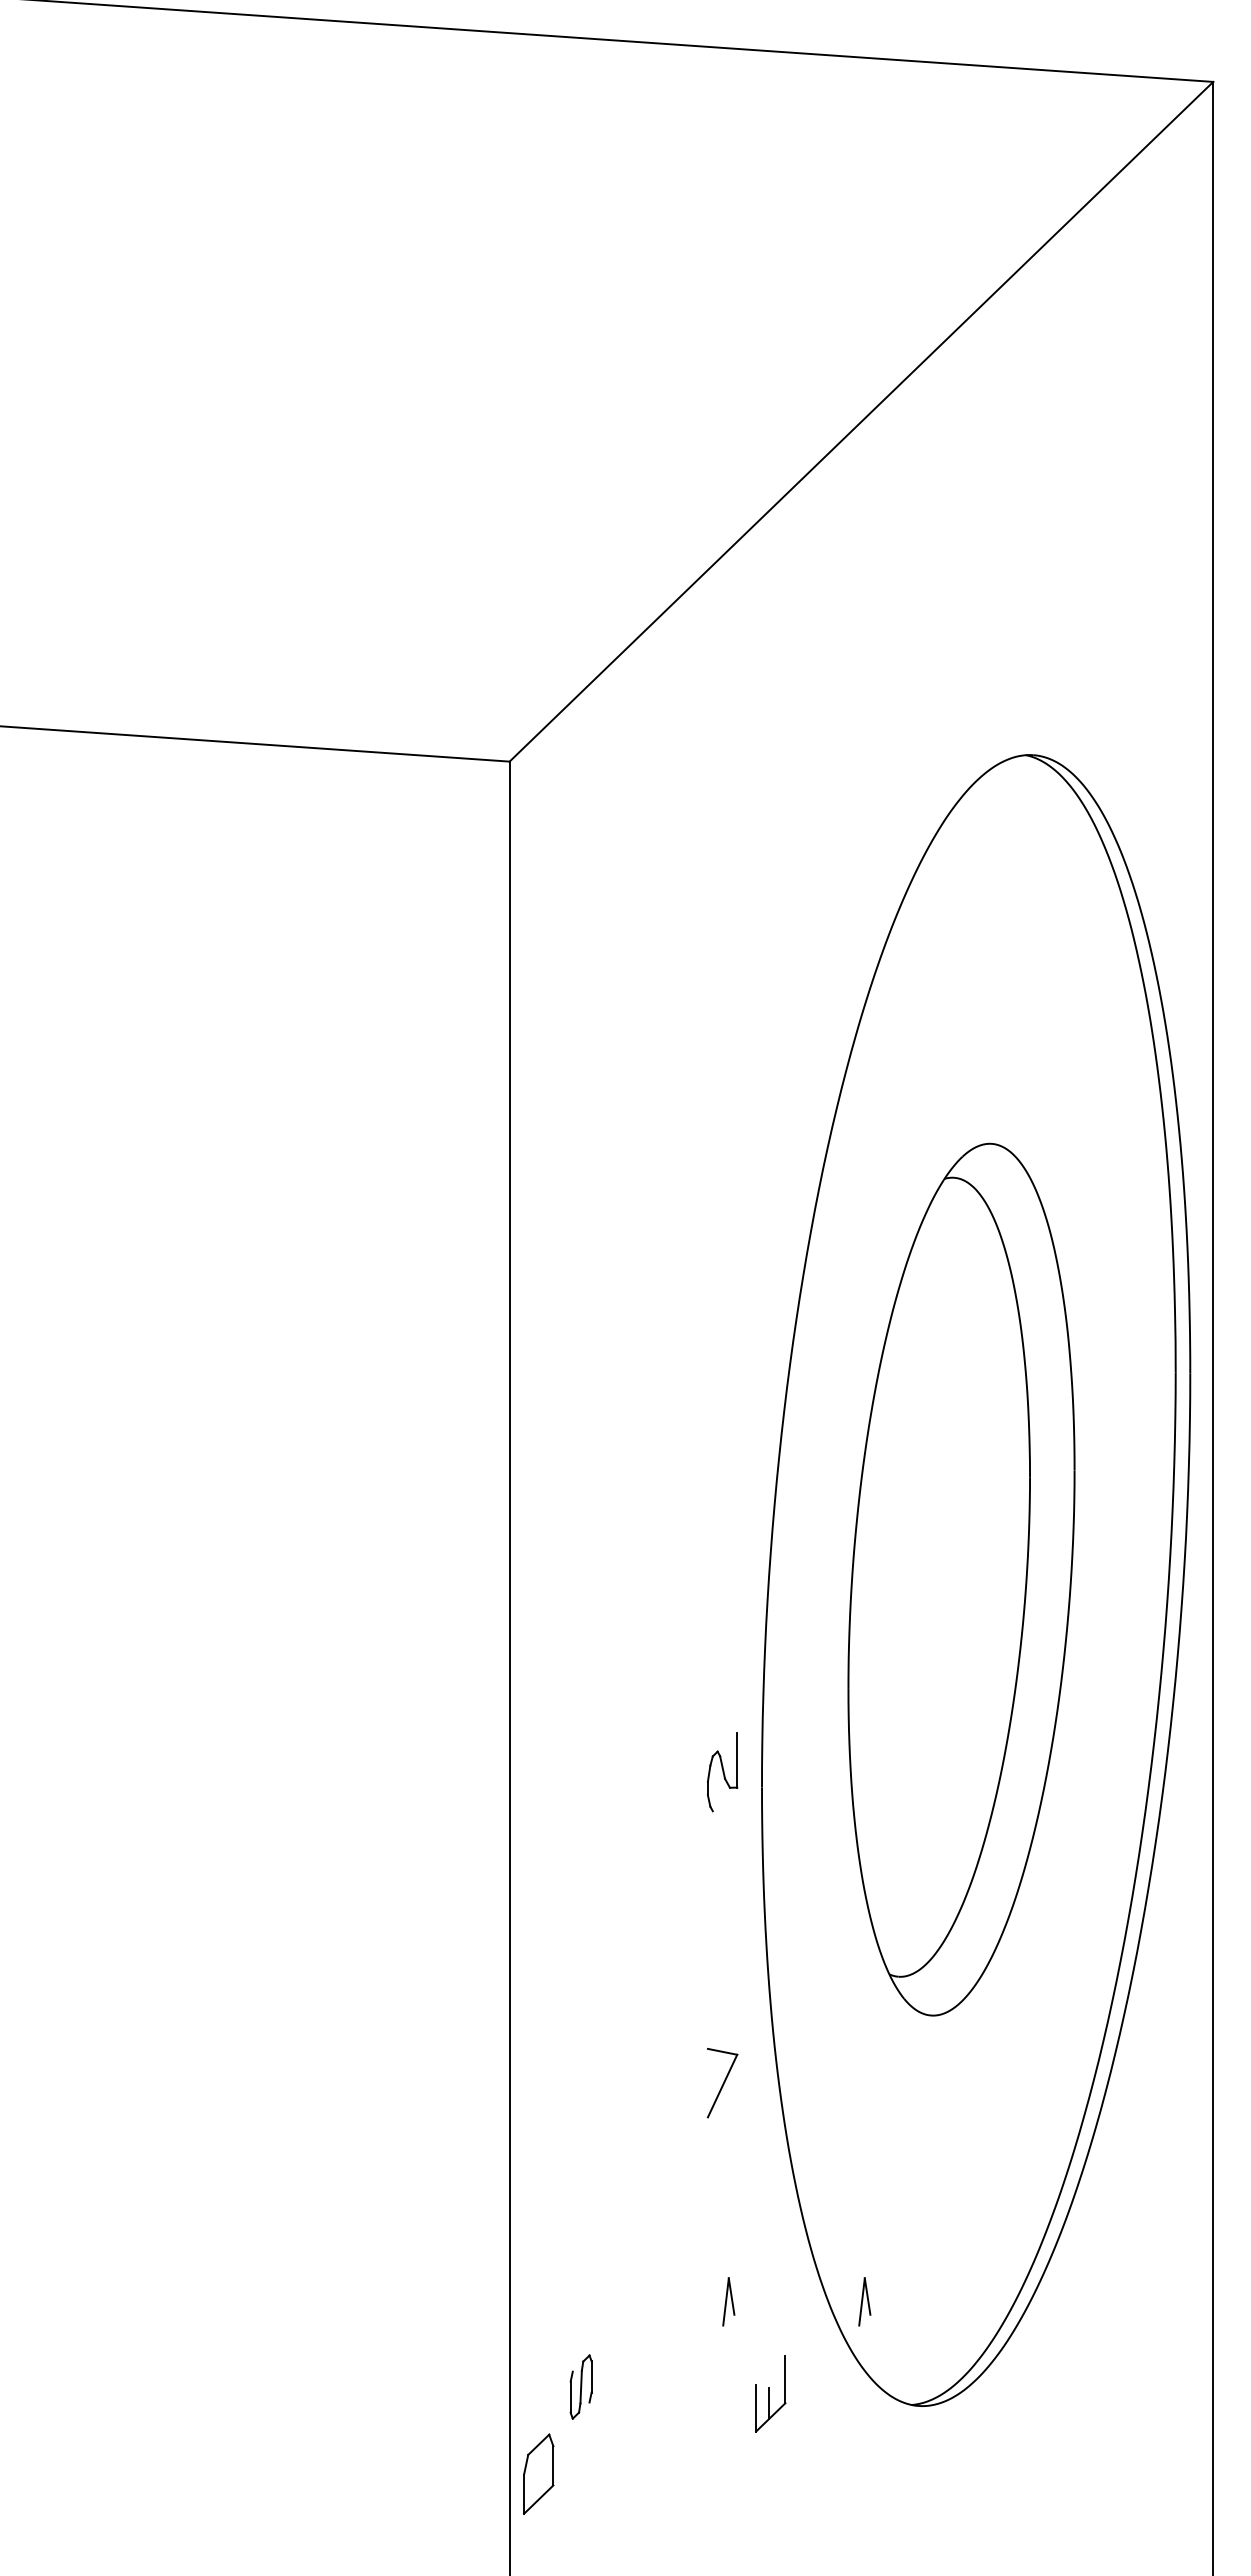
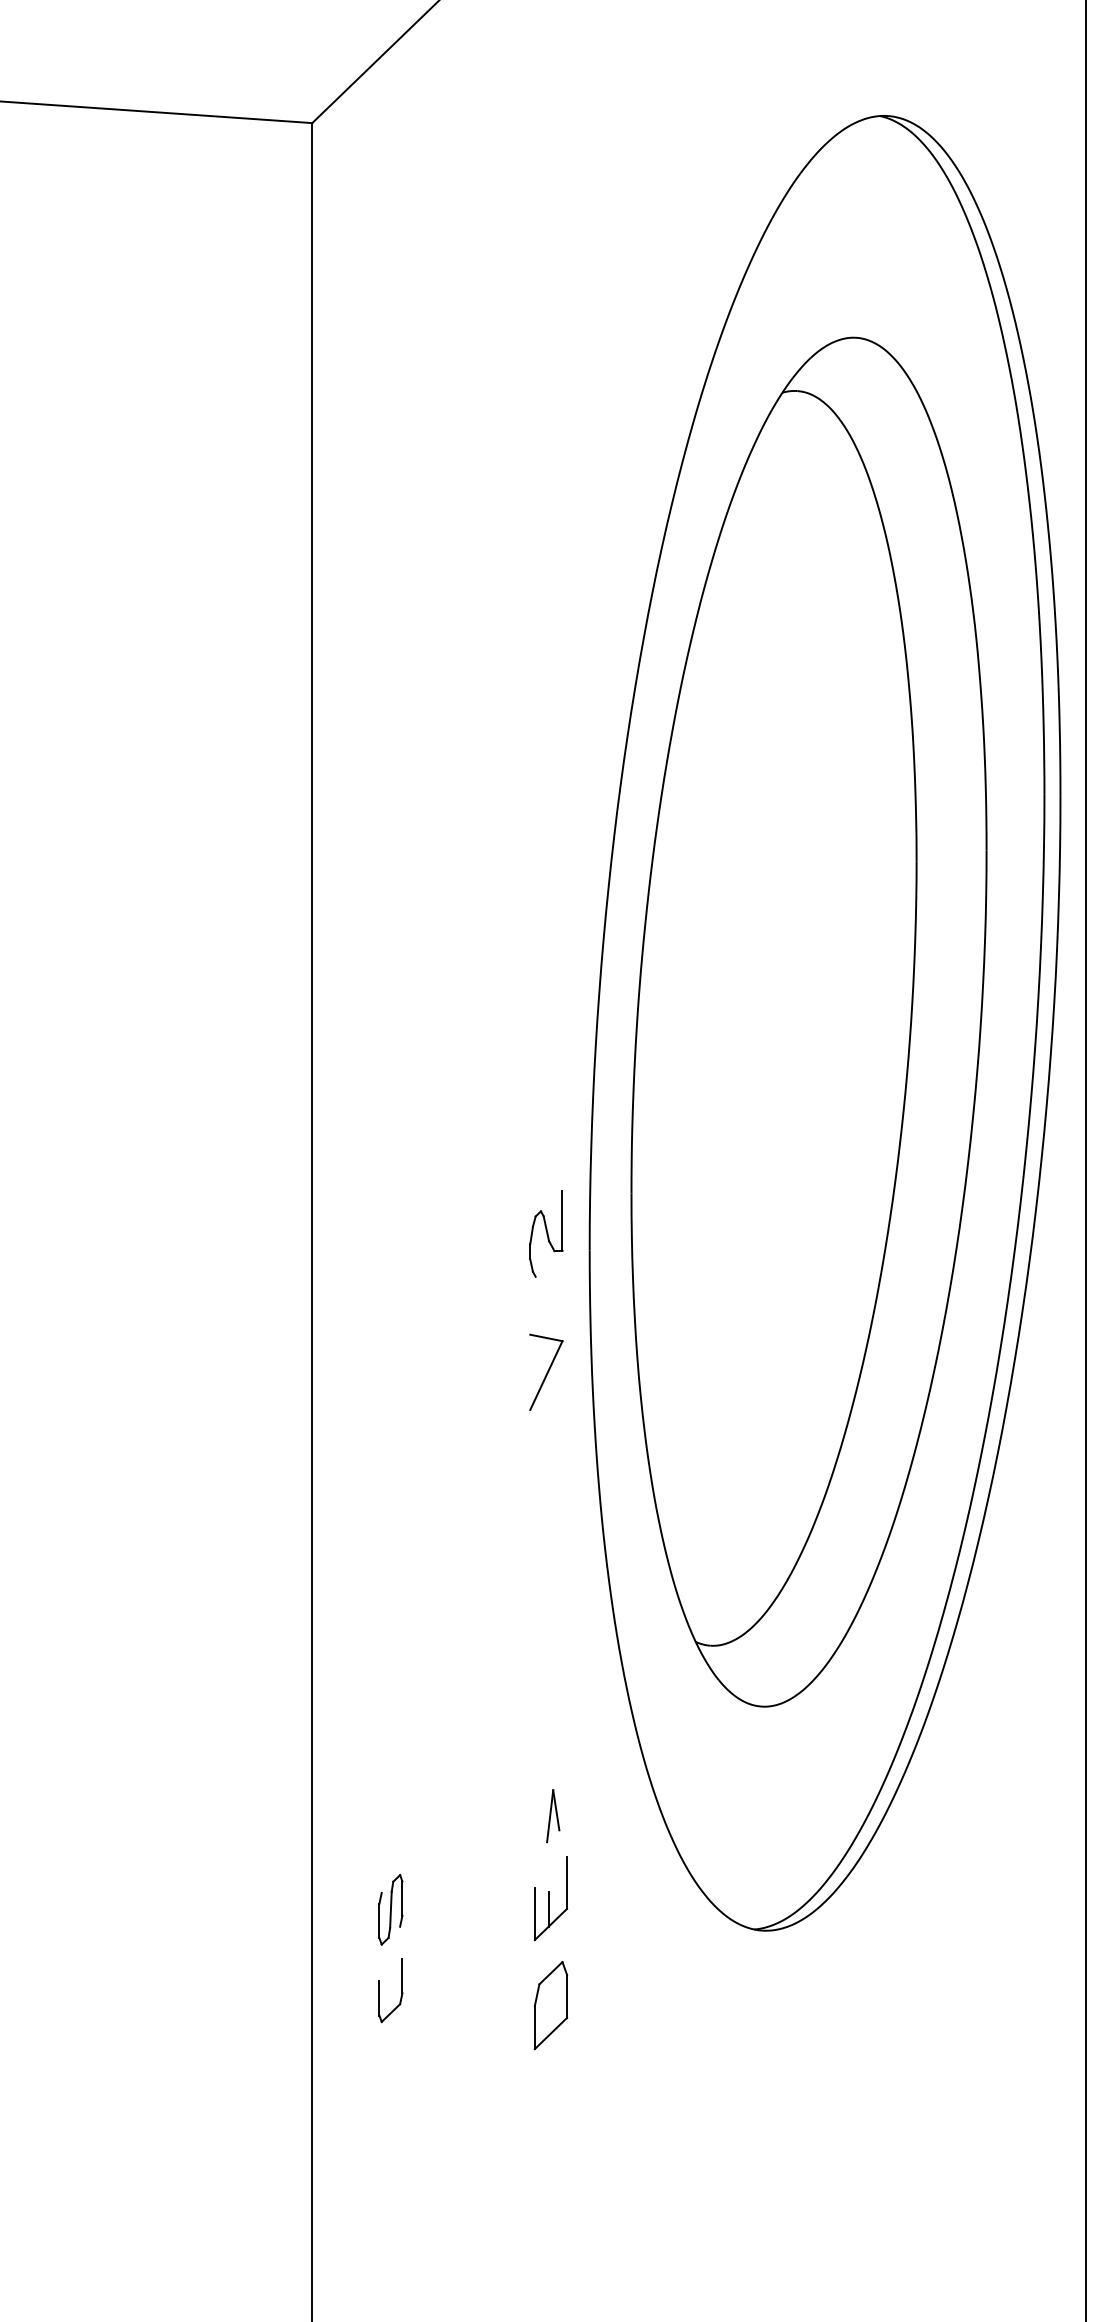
part: (961, 1579) -> (808, 1022), size x1.43
part: (722, 2082) -> (546, 1371), moved
part: (864, 2301) -> (702, 1815), removed
part: (770, 2393) -> (550, 1898), moved
part: (571, 2460) -> (380, 1990), added
part: (538, 2473) -> (550, 2004), moved

